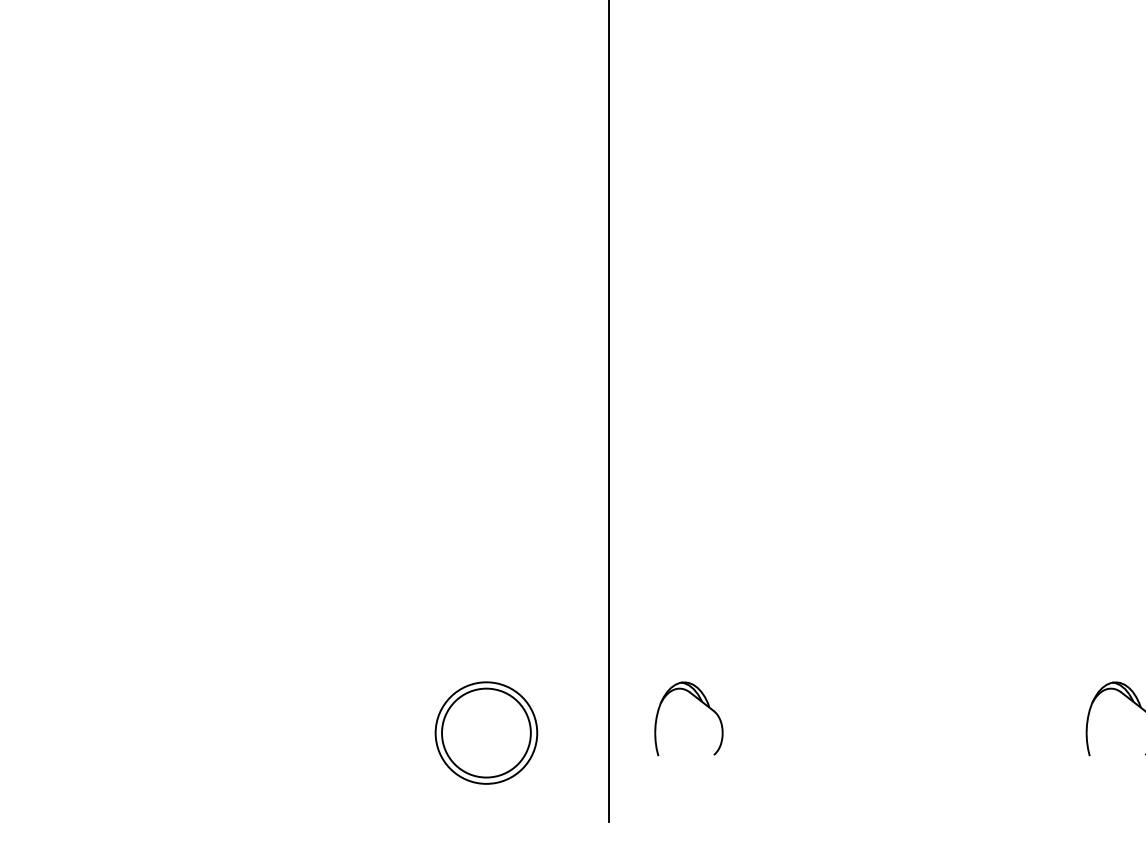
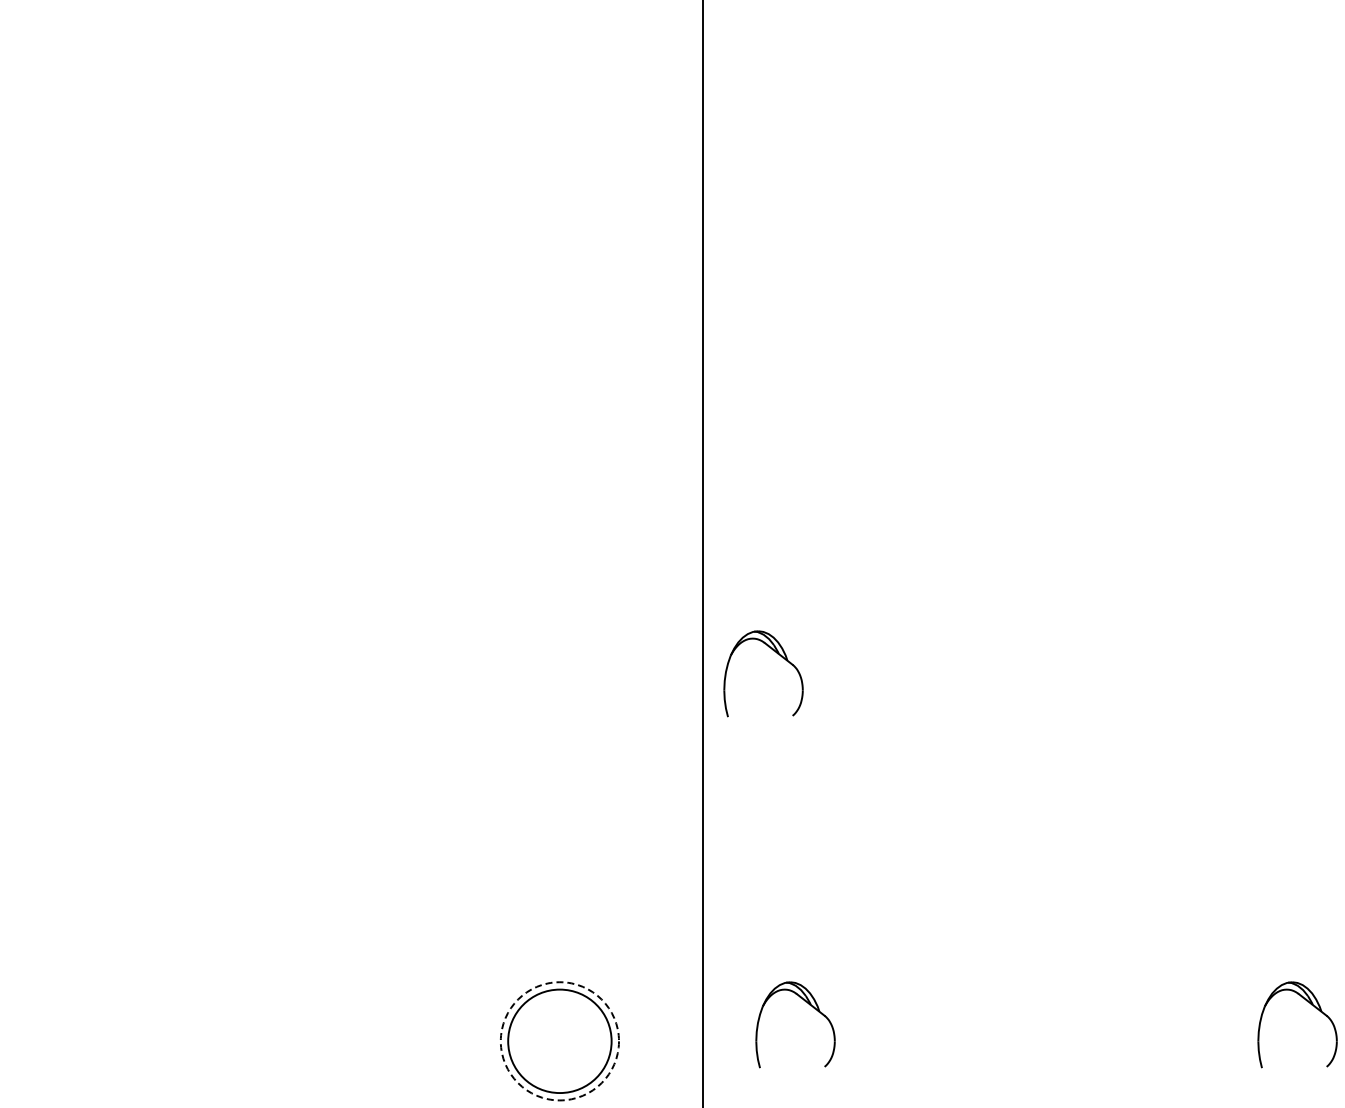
part: (673, 400) -> (777, 654), added
circle: (486, 733) -> (559, 1041), solid -> dashed

